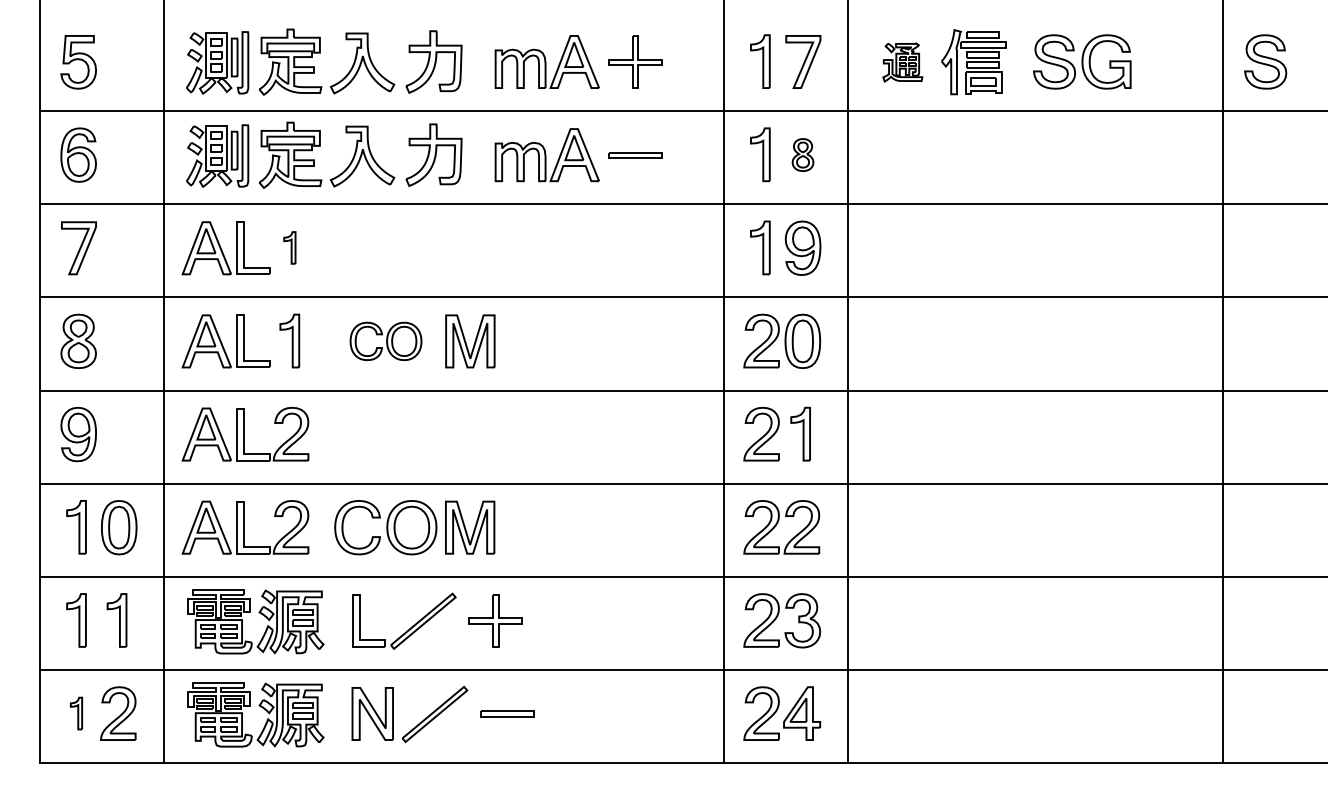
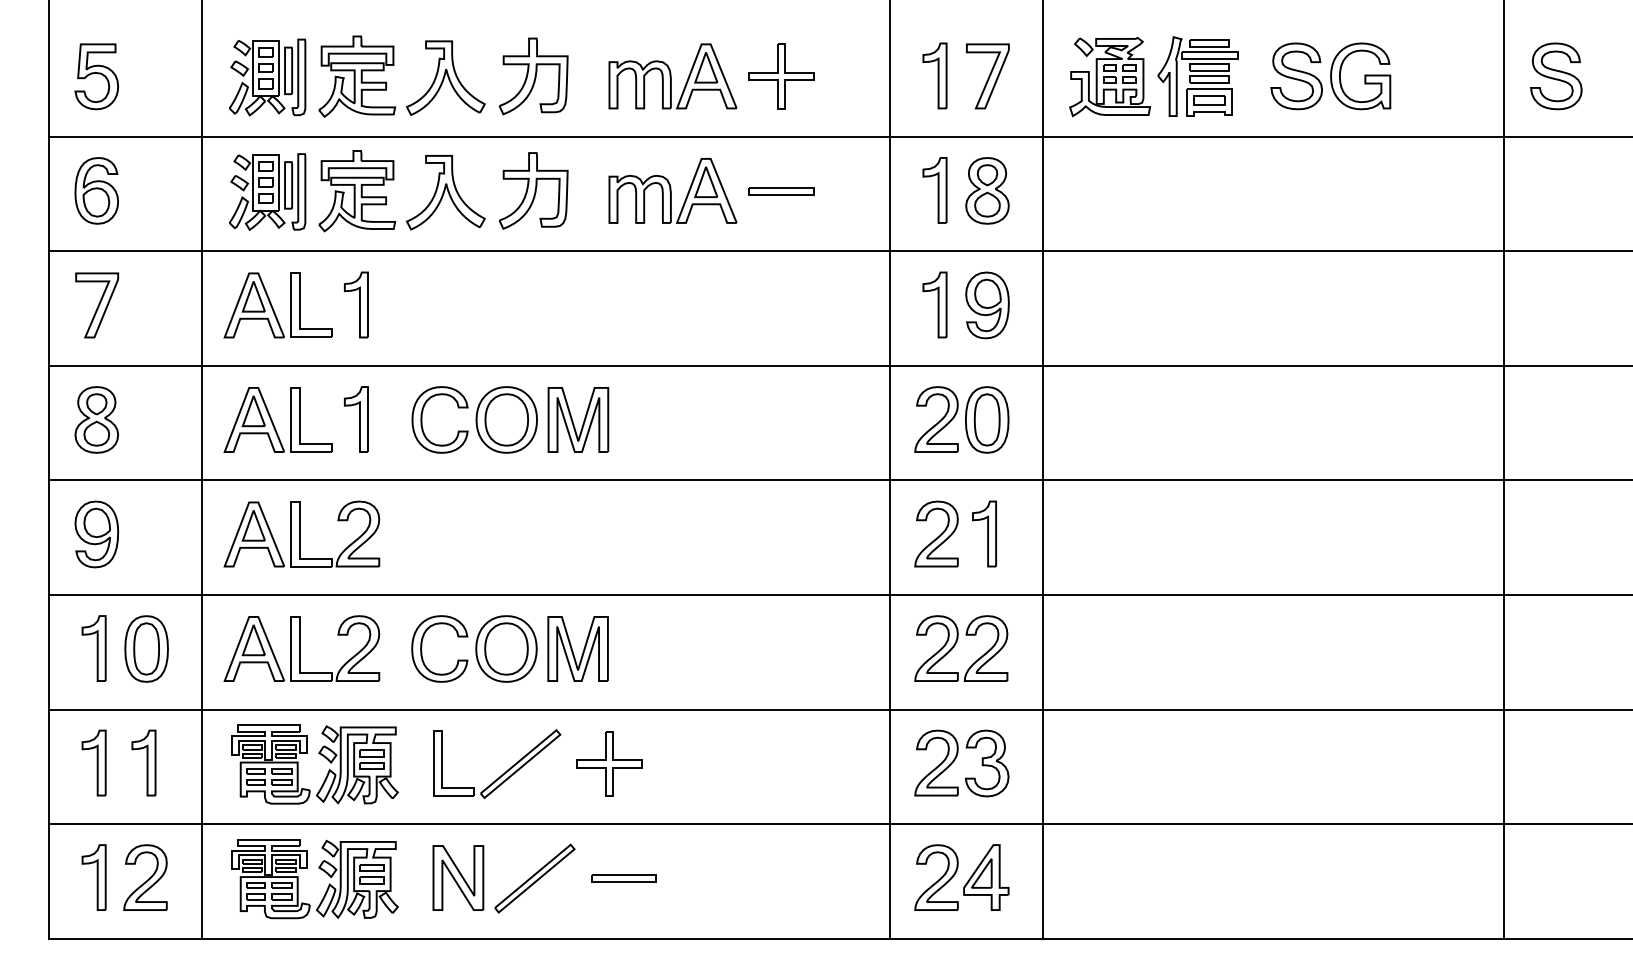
part: (902, 62) -> (1109, 77), size x1.67
part: (802, 154) -> (986, 190), size x1.67
part: (289, 247) -> (356, 304), size x1.67
part: (385, 341) -> (474, 420), size x1.43
part: (76, 713) -> (94, 877), size x1.67

